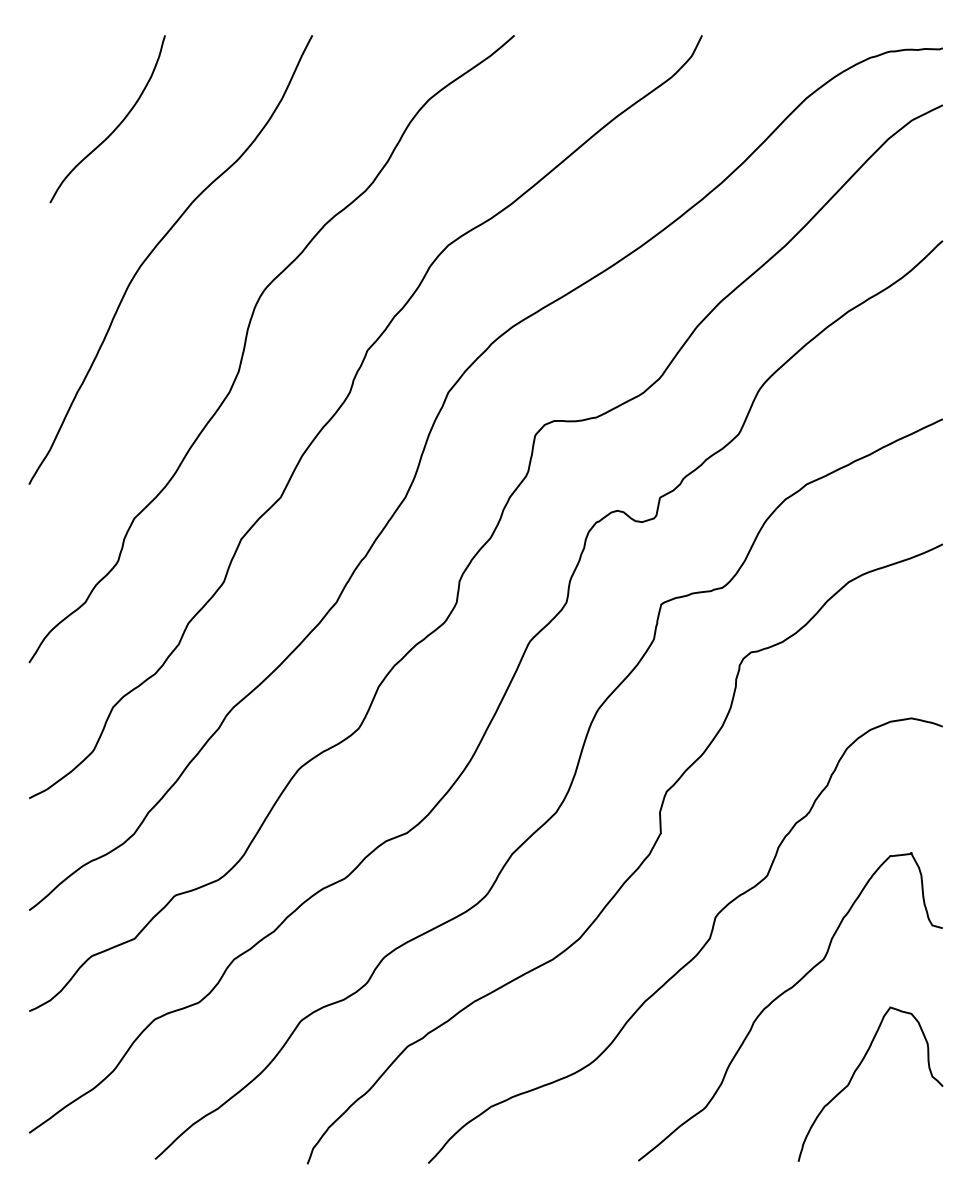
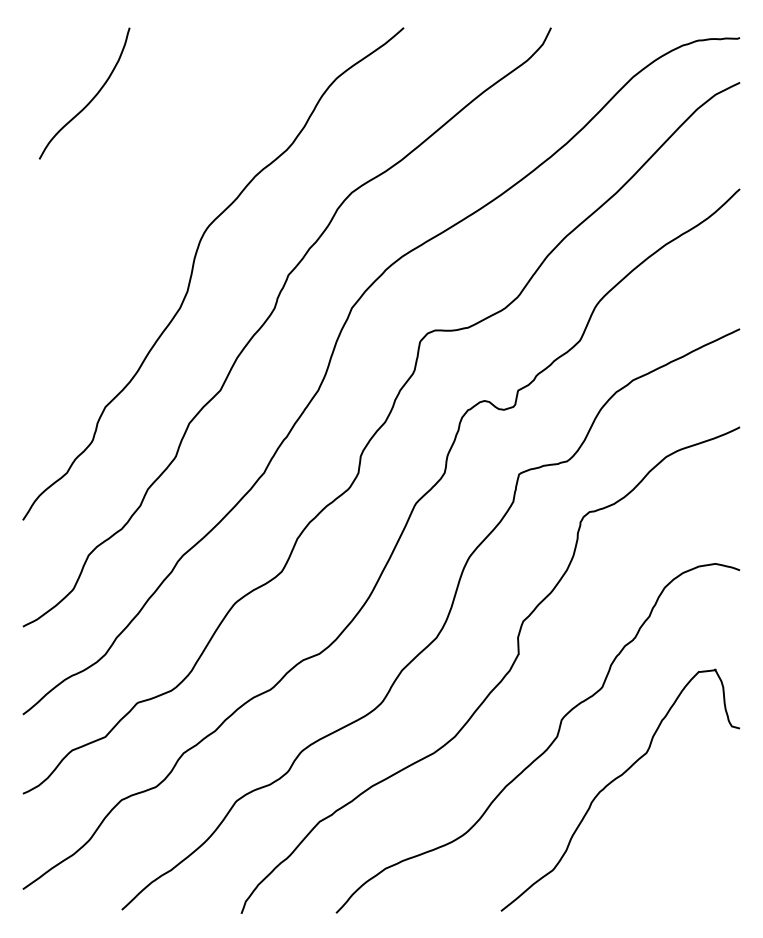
curve: (156, 249) -> (122, 195), removed
curve: (854, 1075) -> (670, 844), removed

